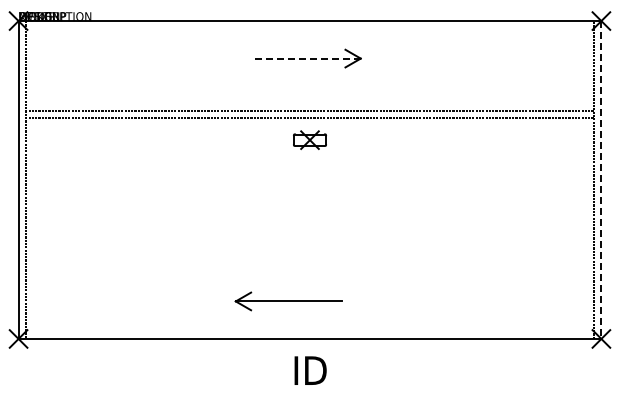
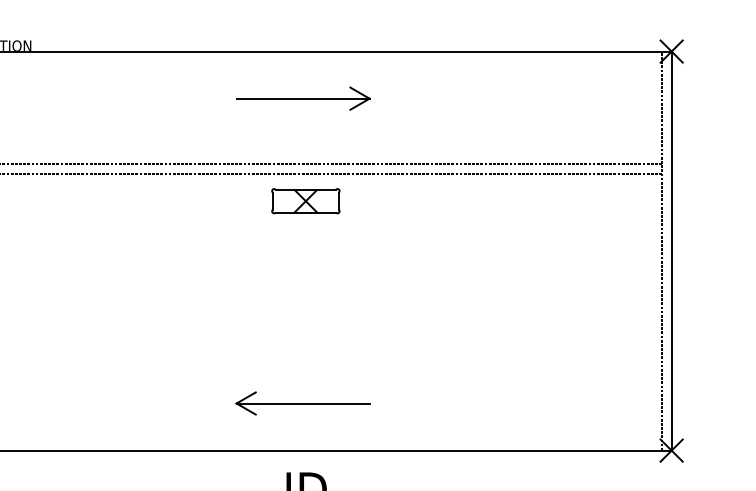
line: (307, 58) -> (302, 98), dashed -> solid
part: (309, 139) -> (305, 200), size x1.67
line: (601, 180) -> (671, 251), dashed -> solid
part: (288, 301) -> (302, 403), moved

